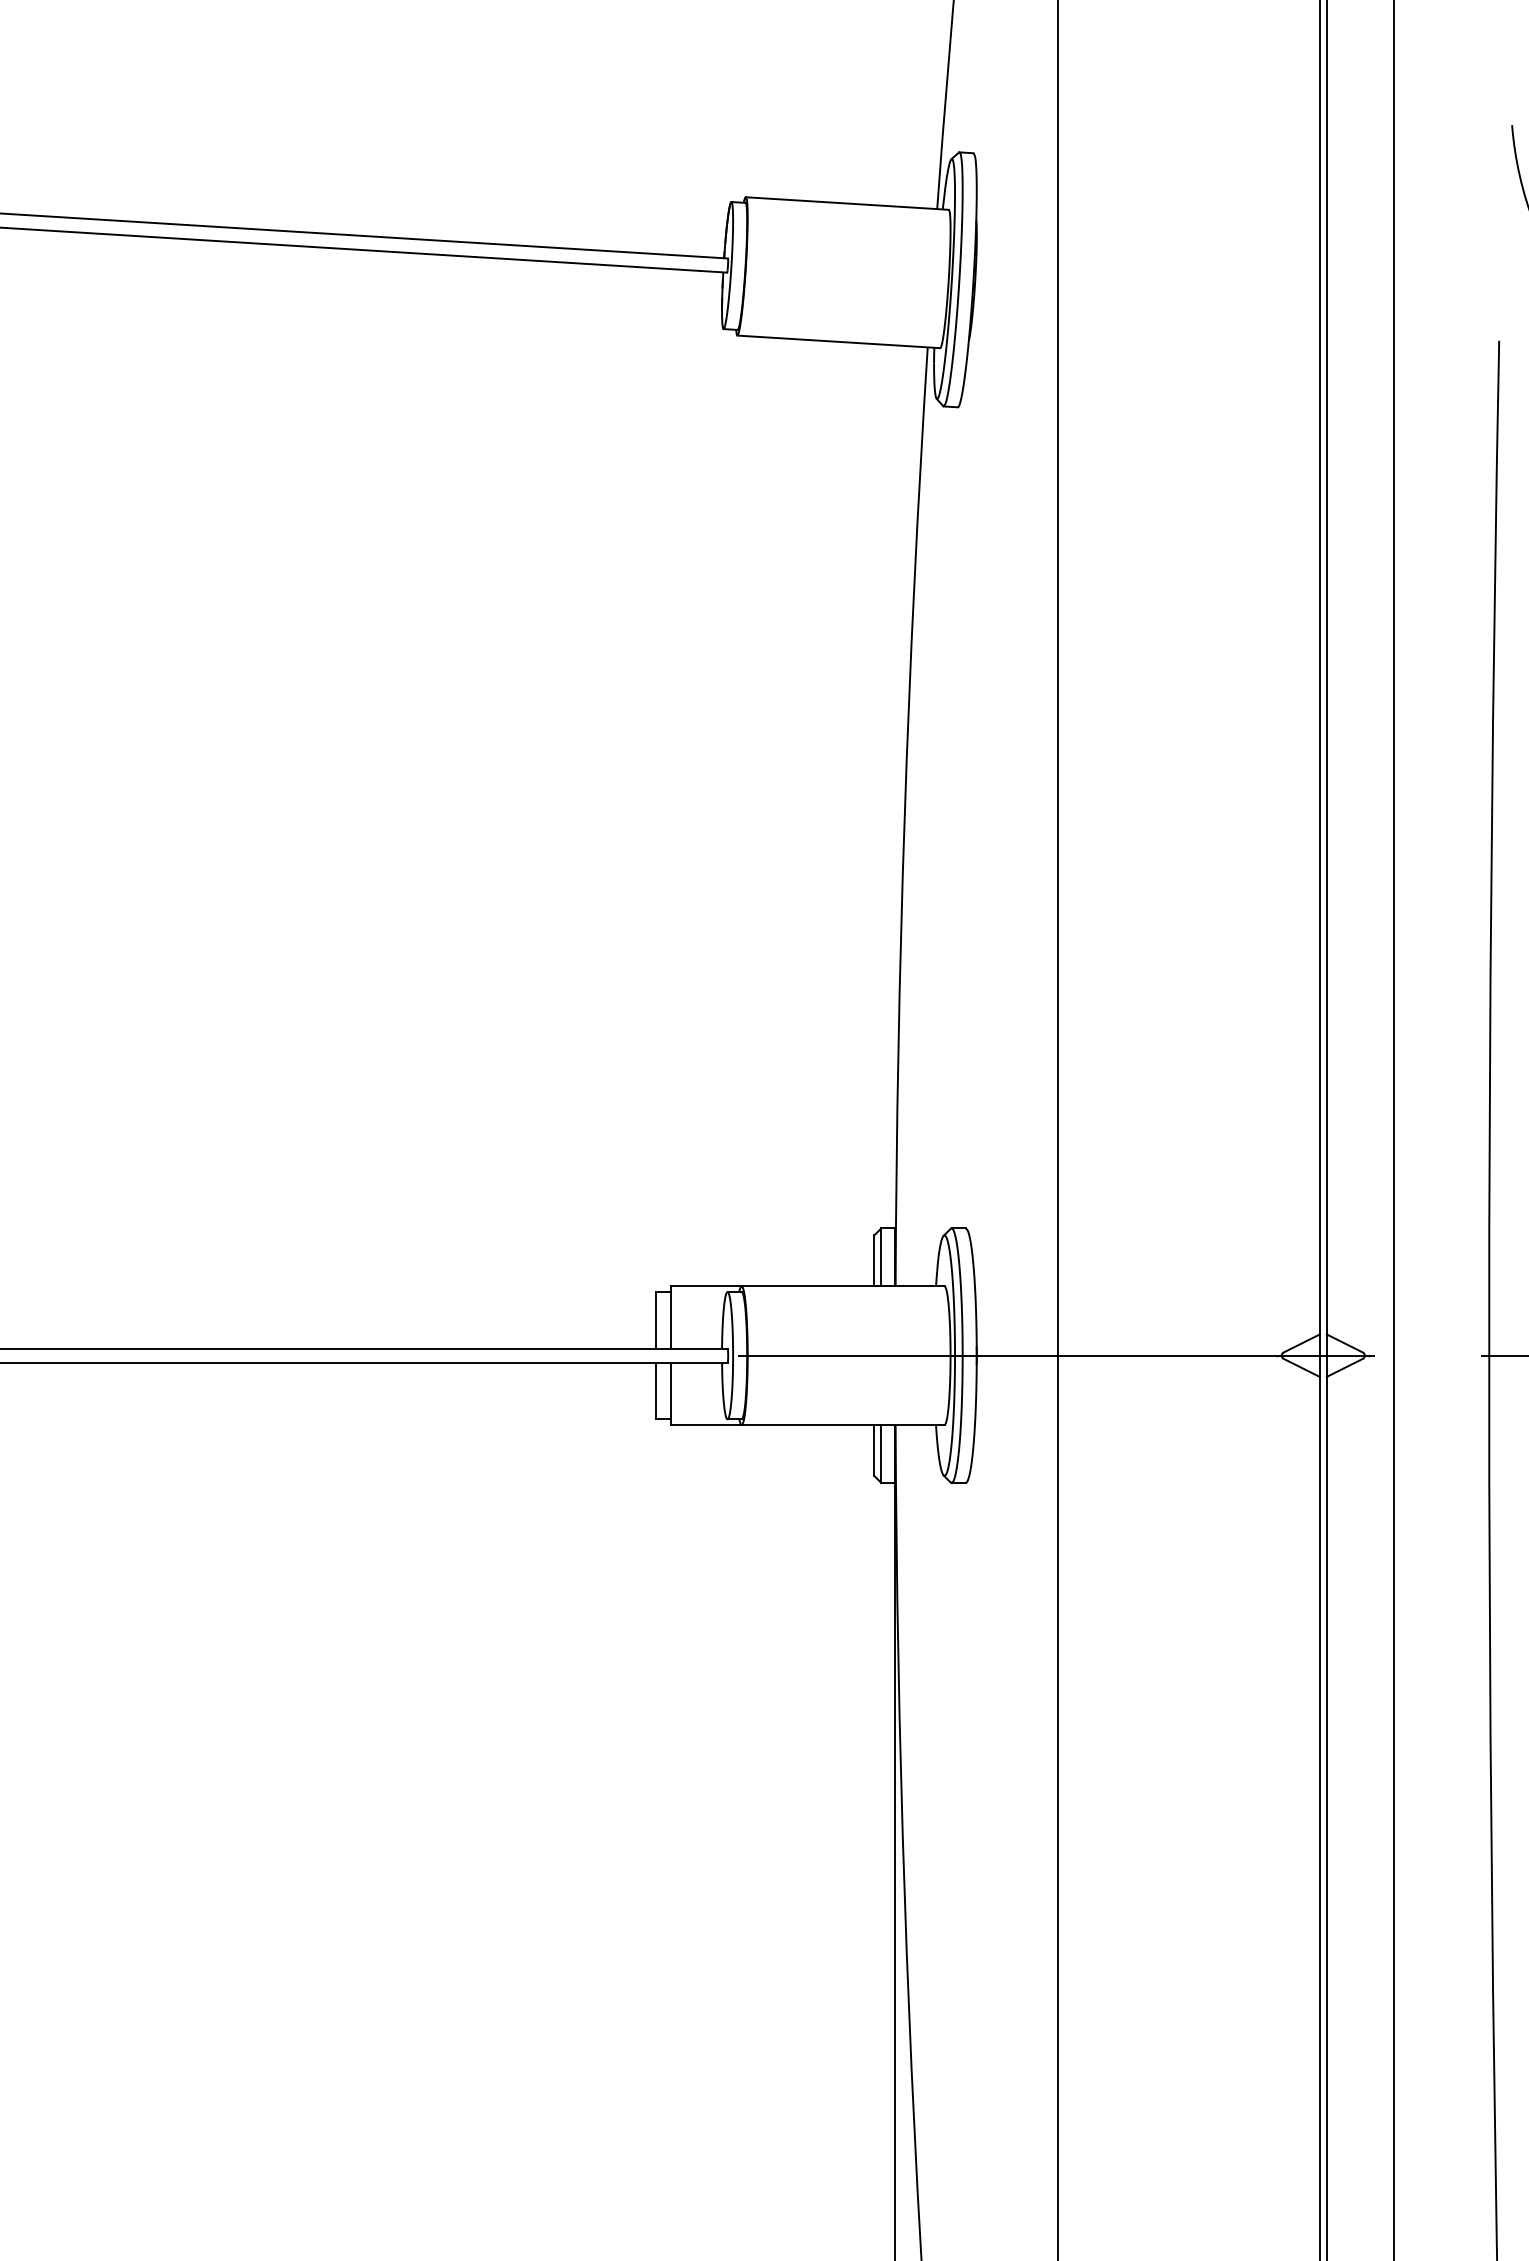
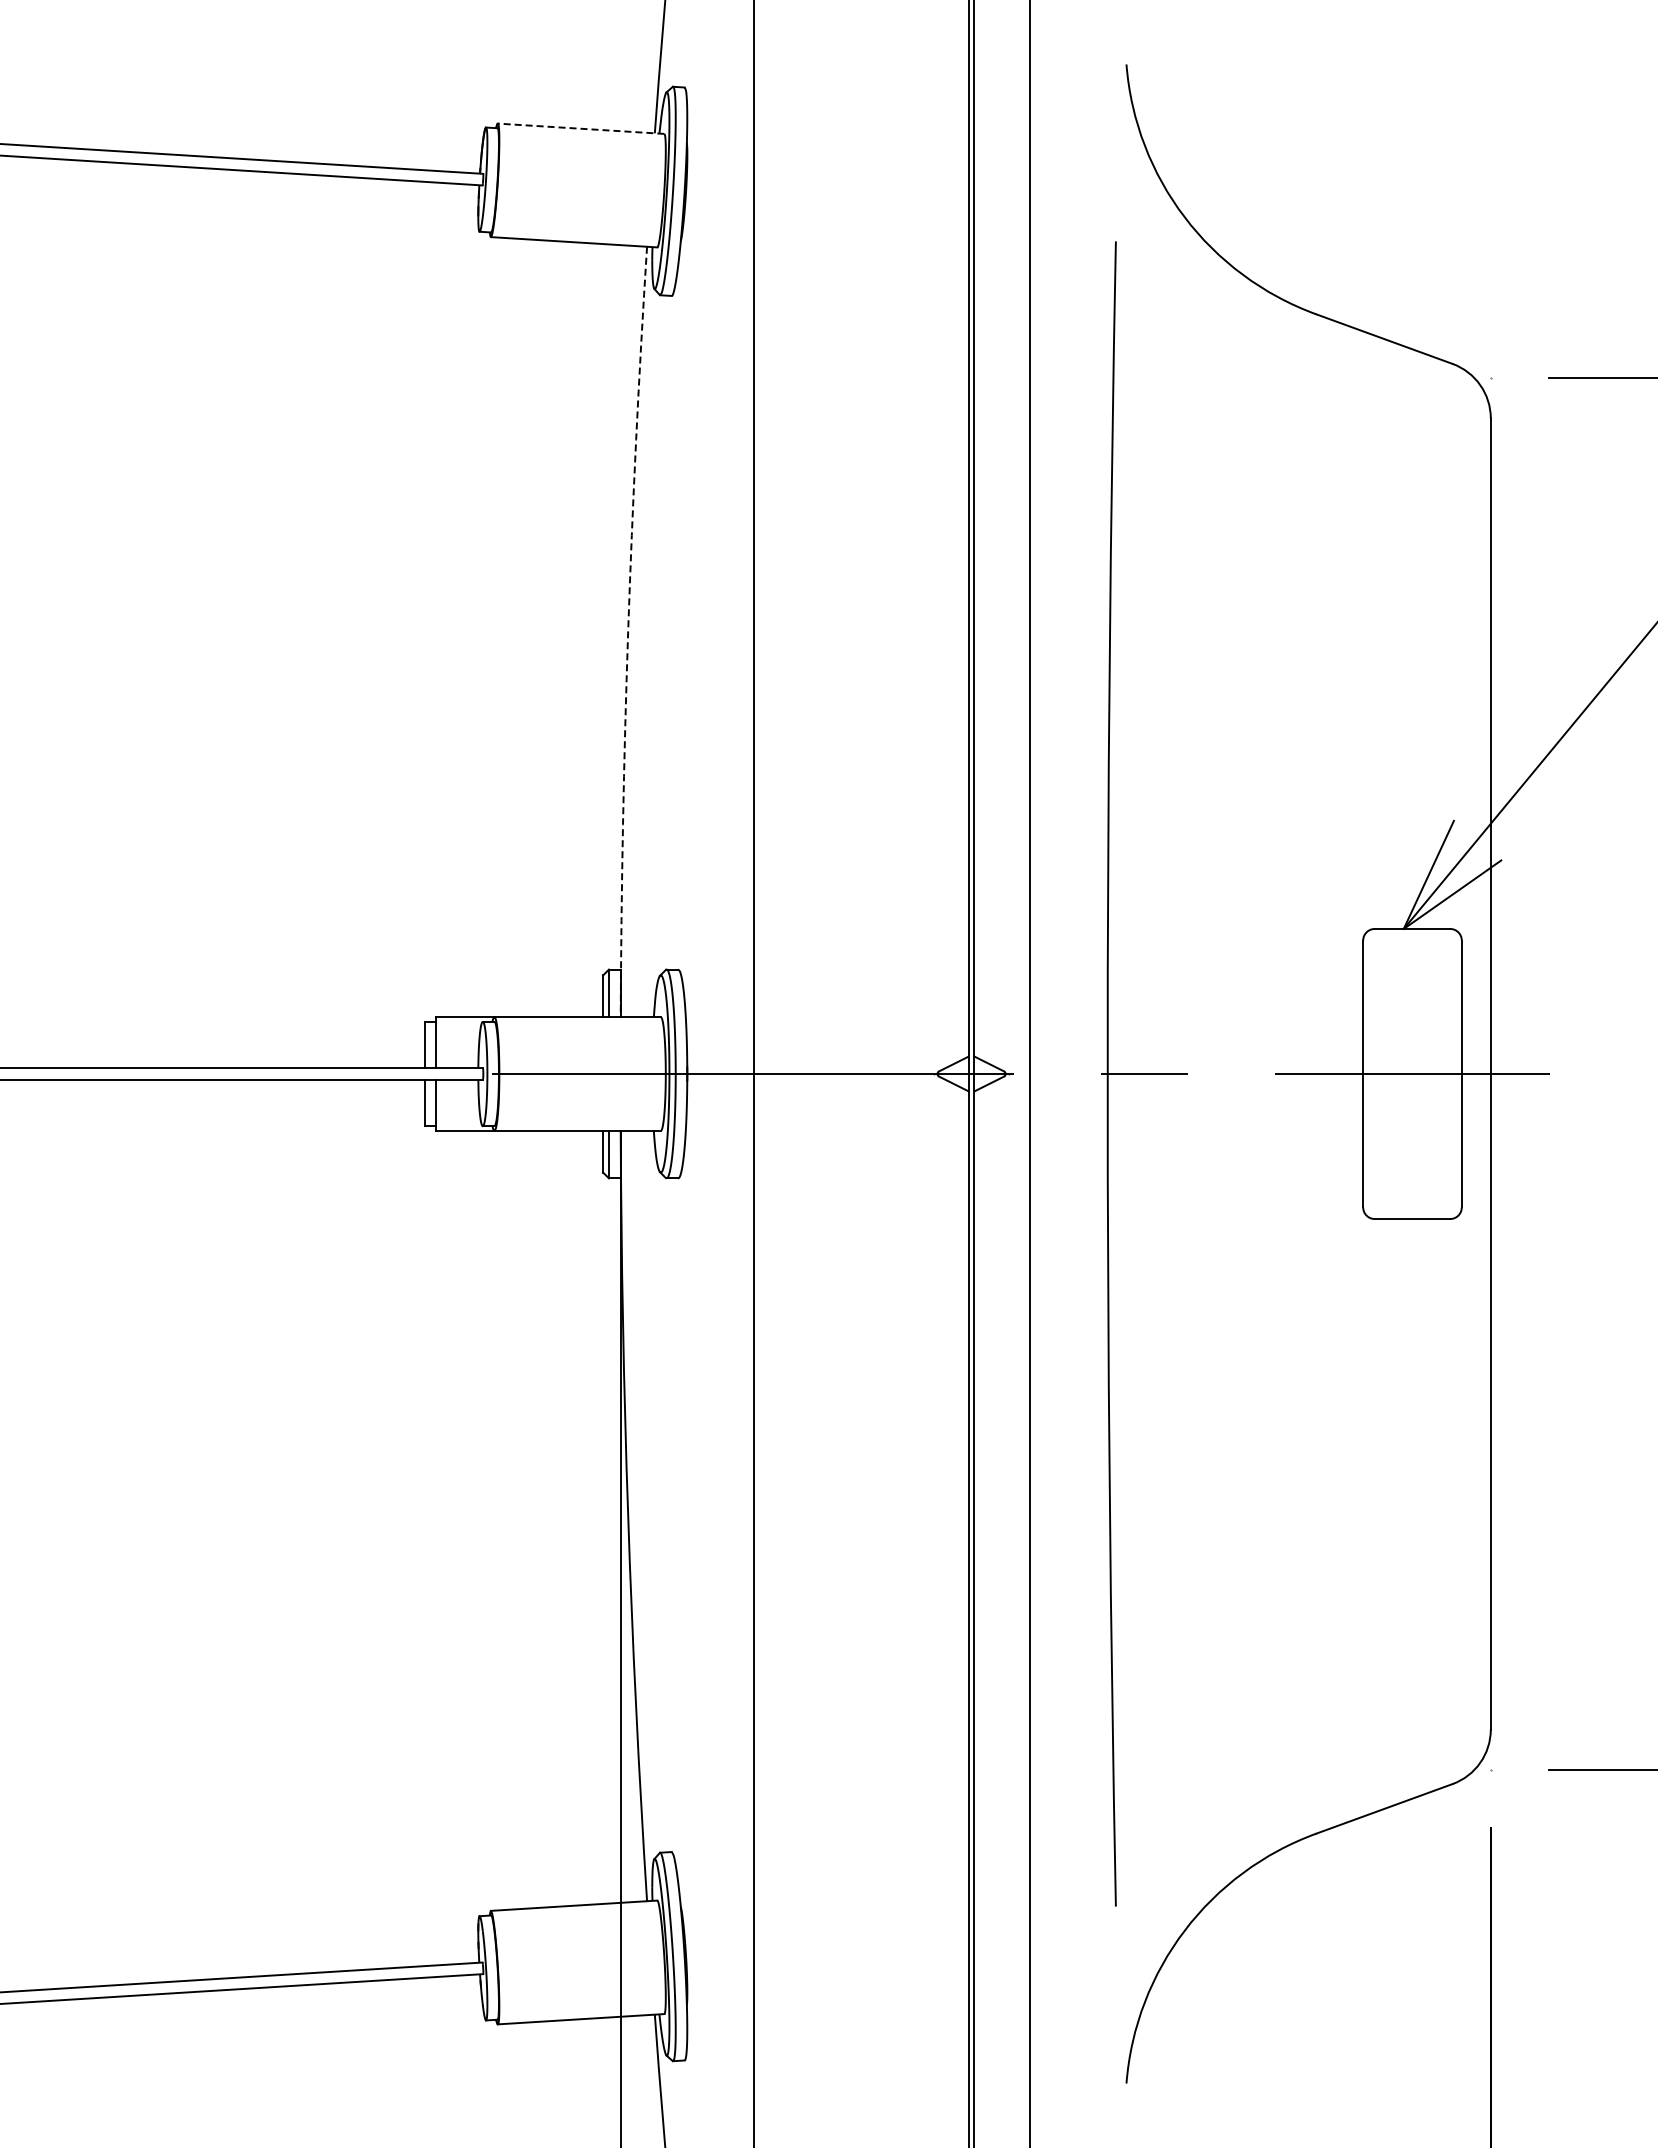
line: (846, 203) -> (580, 128), solid -> dashed
arc: (905, 816) -> (628, 631), solid -> dashed

